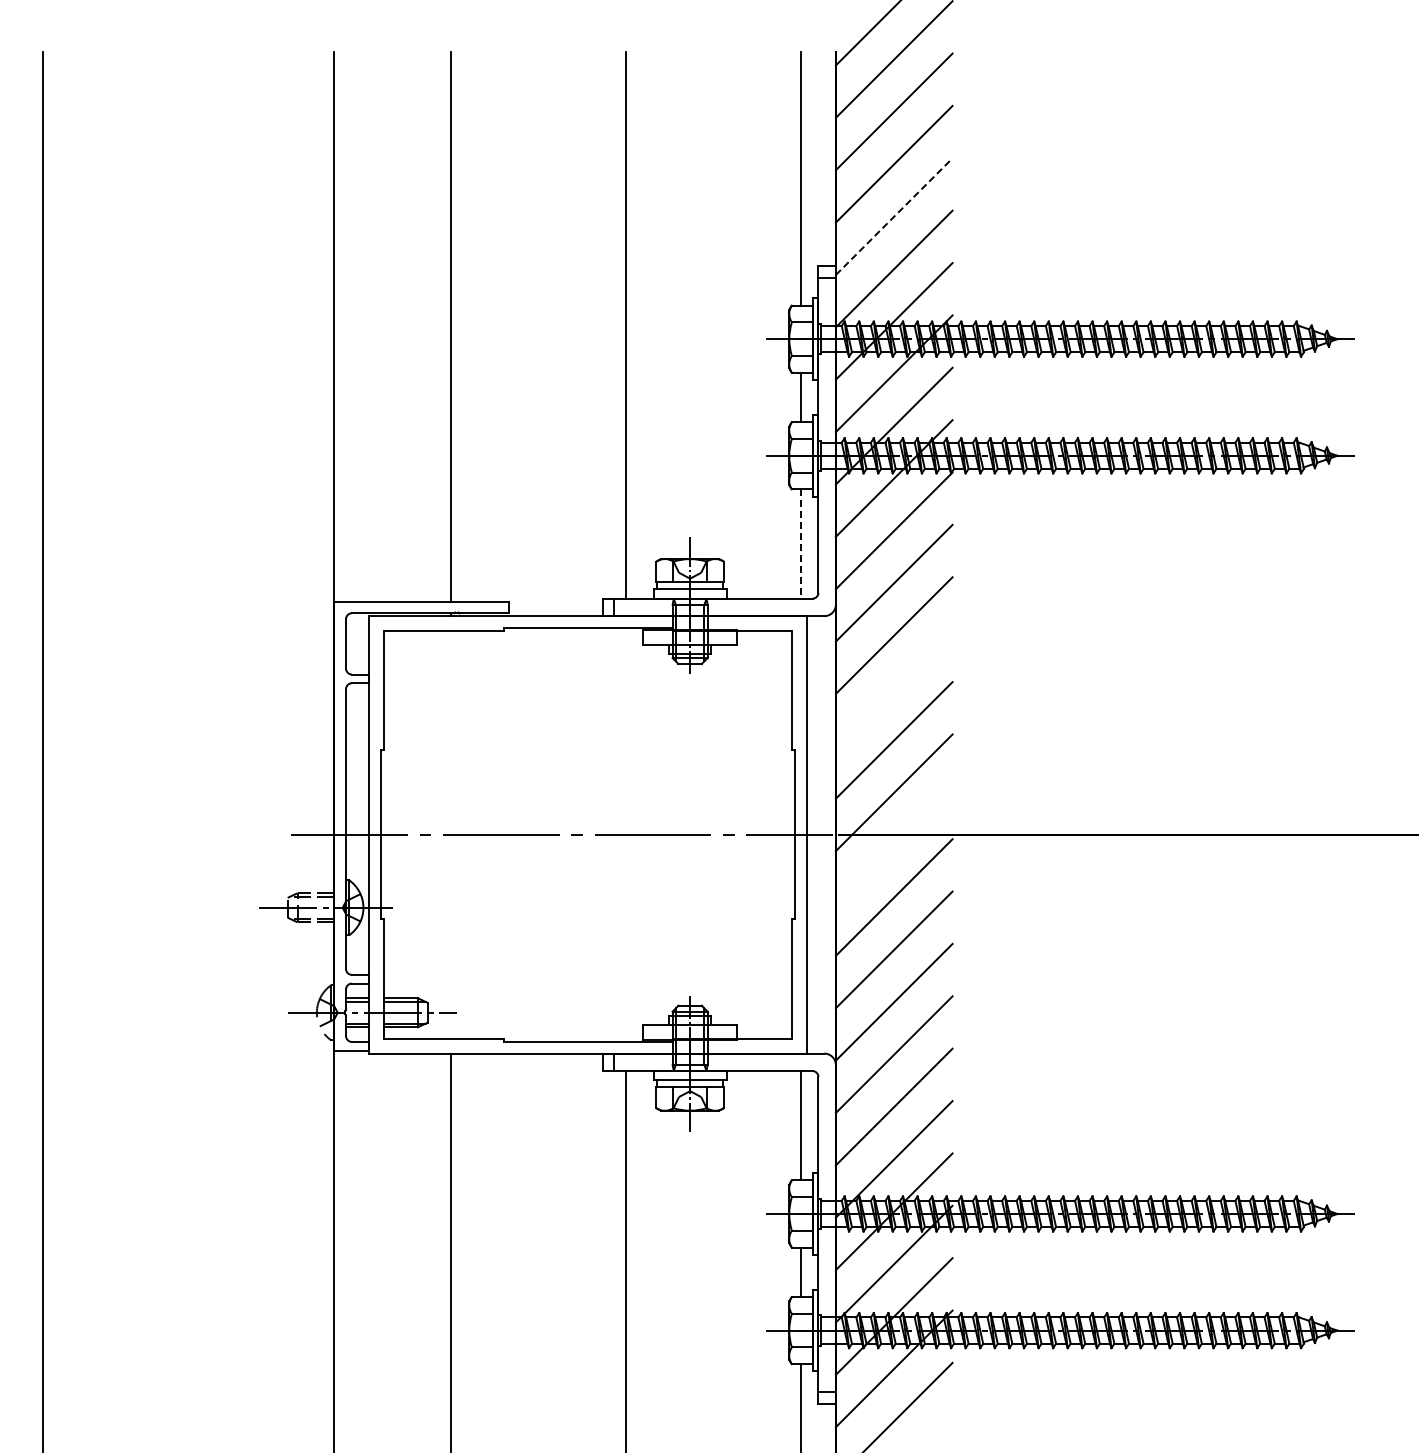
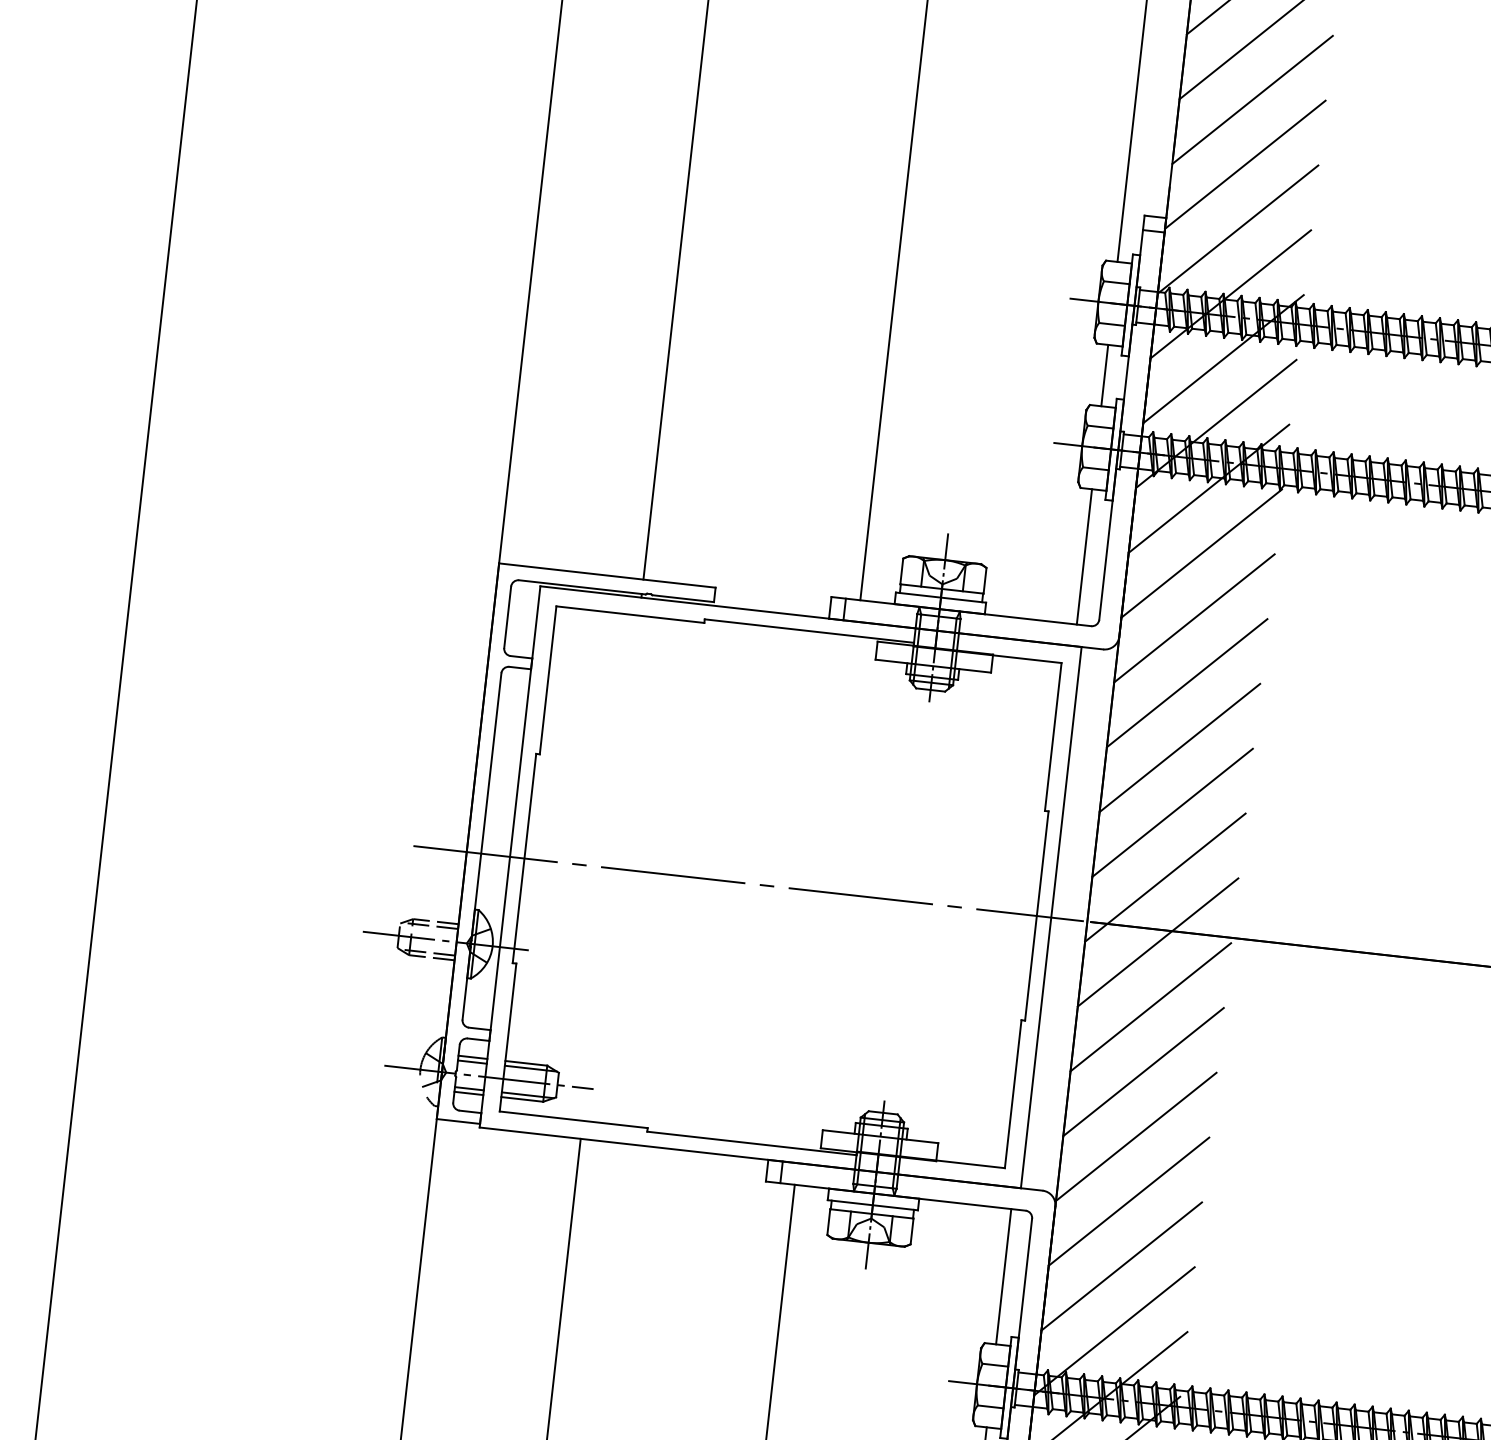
line: (894, 216) -> (1245, 164), dashed -> solid
line: (800, 544) -> (1083, 557), dashed -> solid
line: (893, 687) -> (1179, 747), added
line: (893, 844) -> (1157, 941), added

